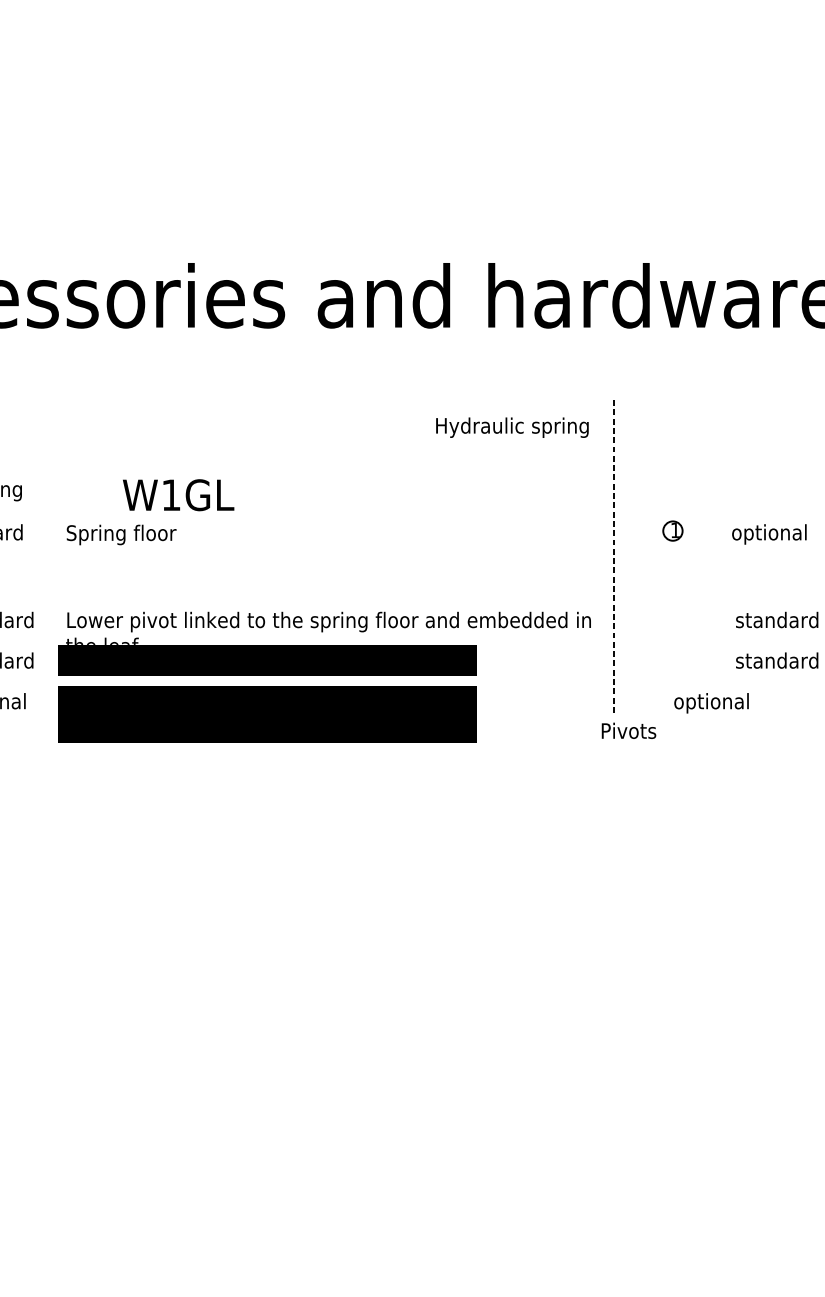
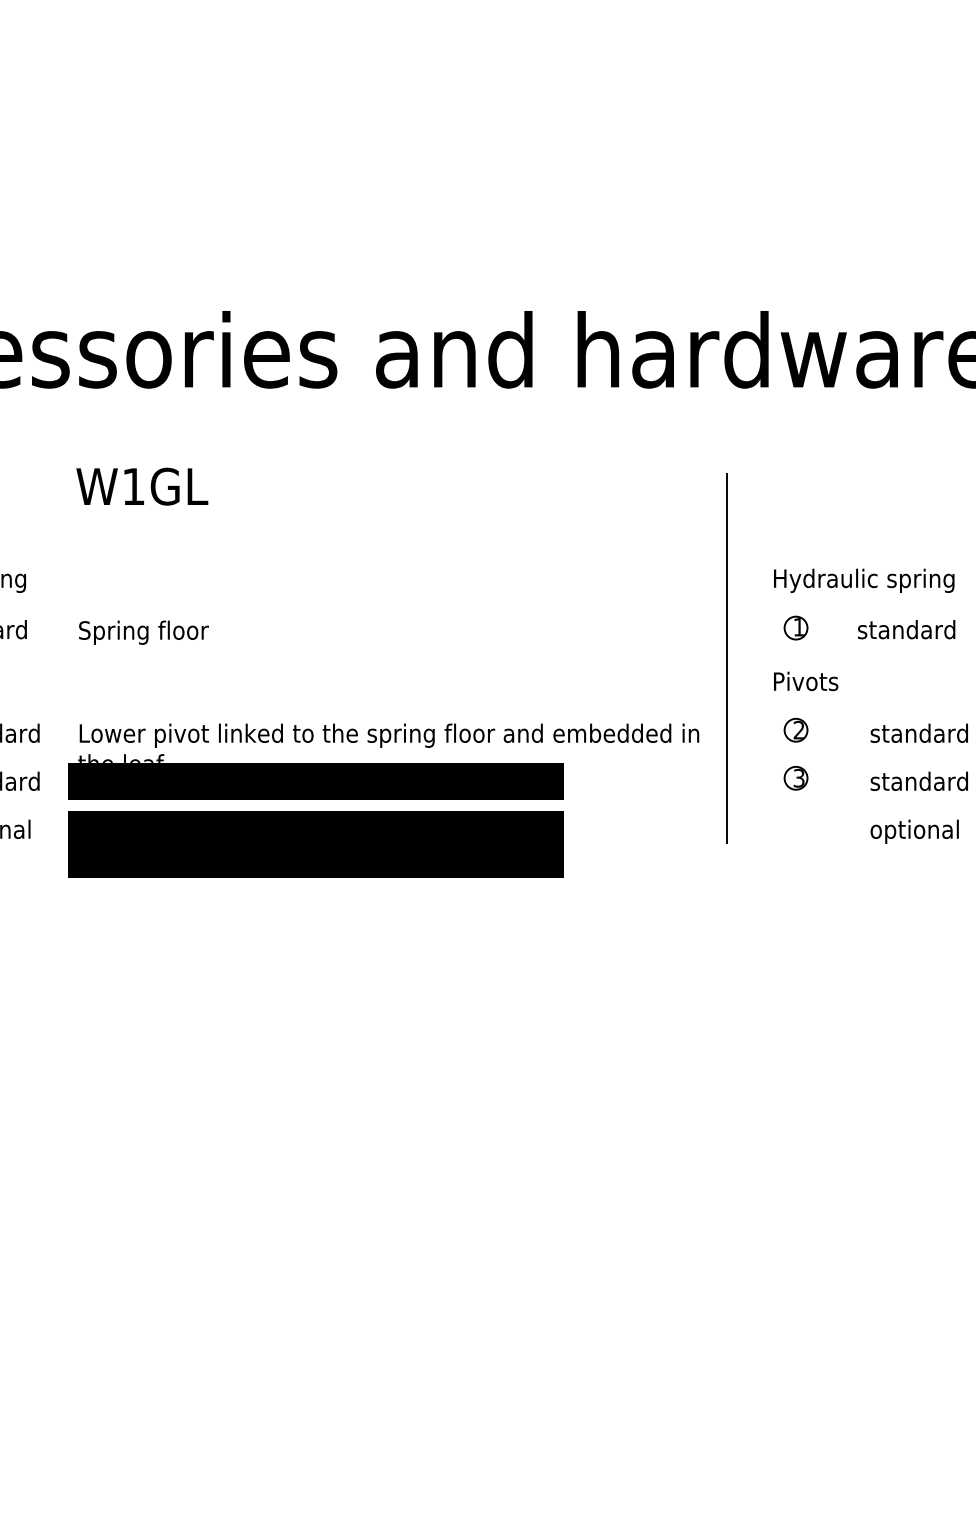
text: (512, 427) -> (864, 580), moved
text: (178, 495) -> (142, 486), moved
text: (766, 534) -> (906, 632), optional -> standard
line: (614, 556) -> (726, 658), dashed -> solid
part: (672, 616) -> (795, 729), added
part: (672, 658) -> (795, 778), added
text: (711, 703) -> (914, 831), moved
text: (629, 730) -> (806, 681), moved

